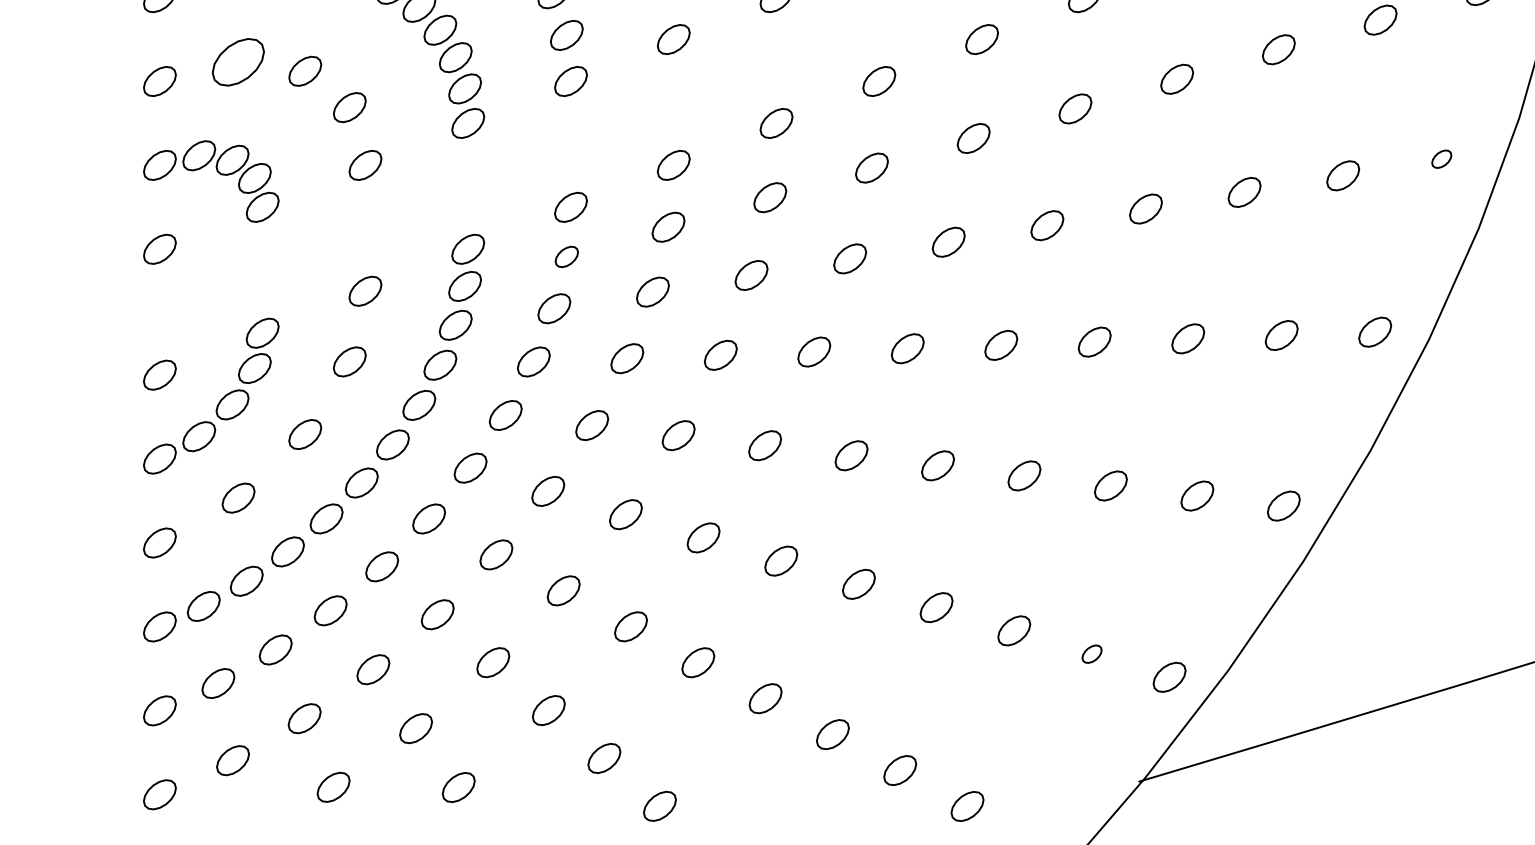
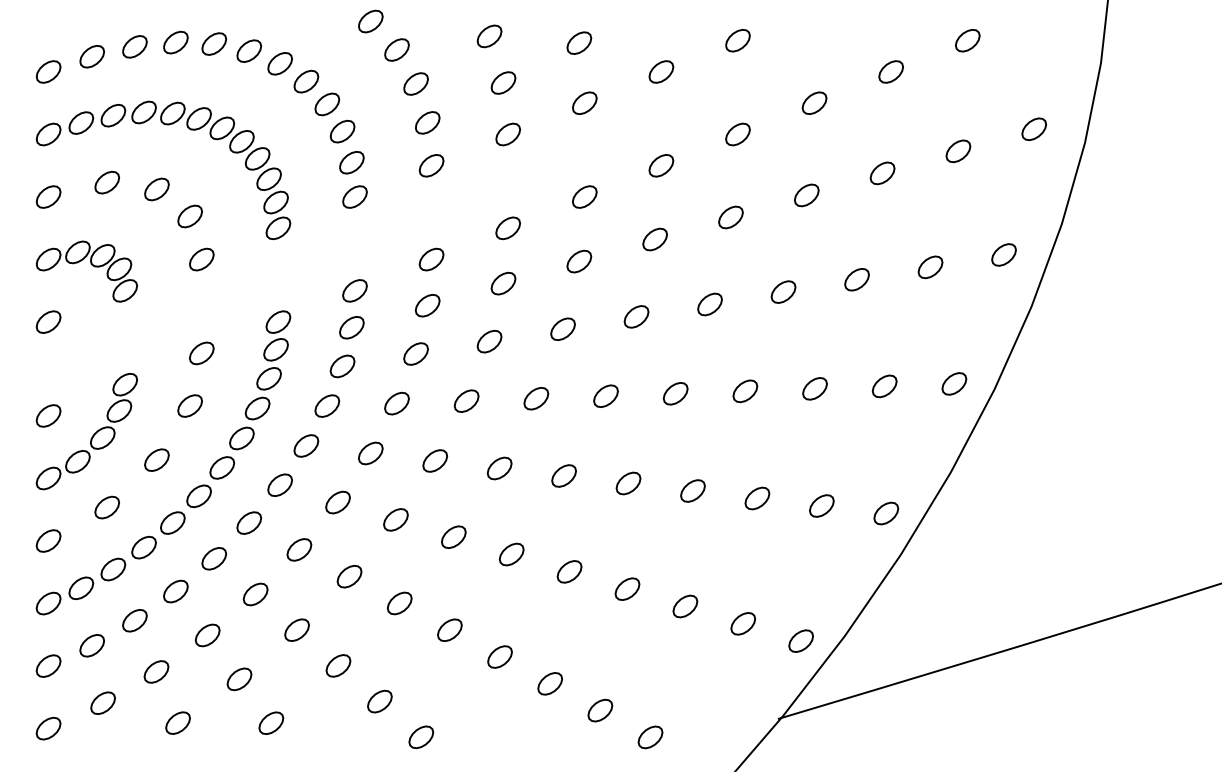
part: (238, 61) -> (107, 182), size x0.62
part: (1441, 158) -> (1003, 254), size x1.67
part: (566, 256) -> (351, 327), size x1.43
part: (1092, 653) -> (743, 623), size x1.67

